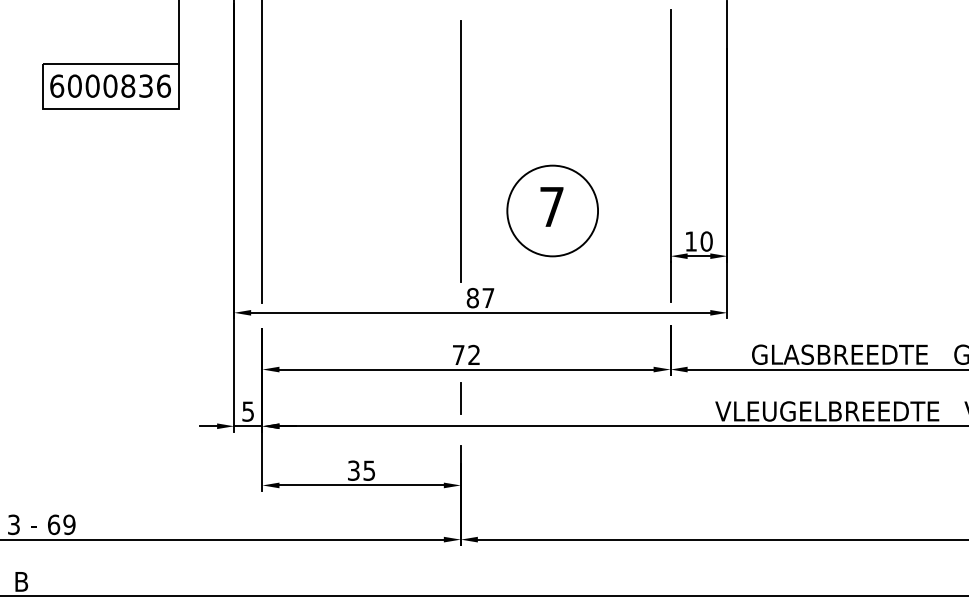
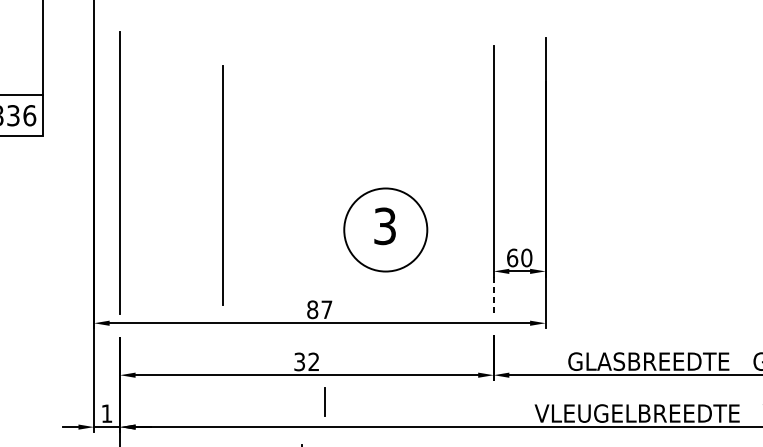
line: (460, 151) -> (222, 185), moved
text: (551, 206) -> (384, 225), 7 -> 3
text: (691, 241) -> (512, 257), 10 -> 60
line: (670, 281) -> (493, 294), solid -> dashed
text: (458, 354) -> (299, 361), 72 -> 32
line: (460, 398) -> (324, 401), moved
text: (247, 411) -> (106, 413), 5 -> 1

